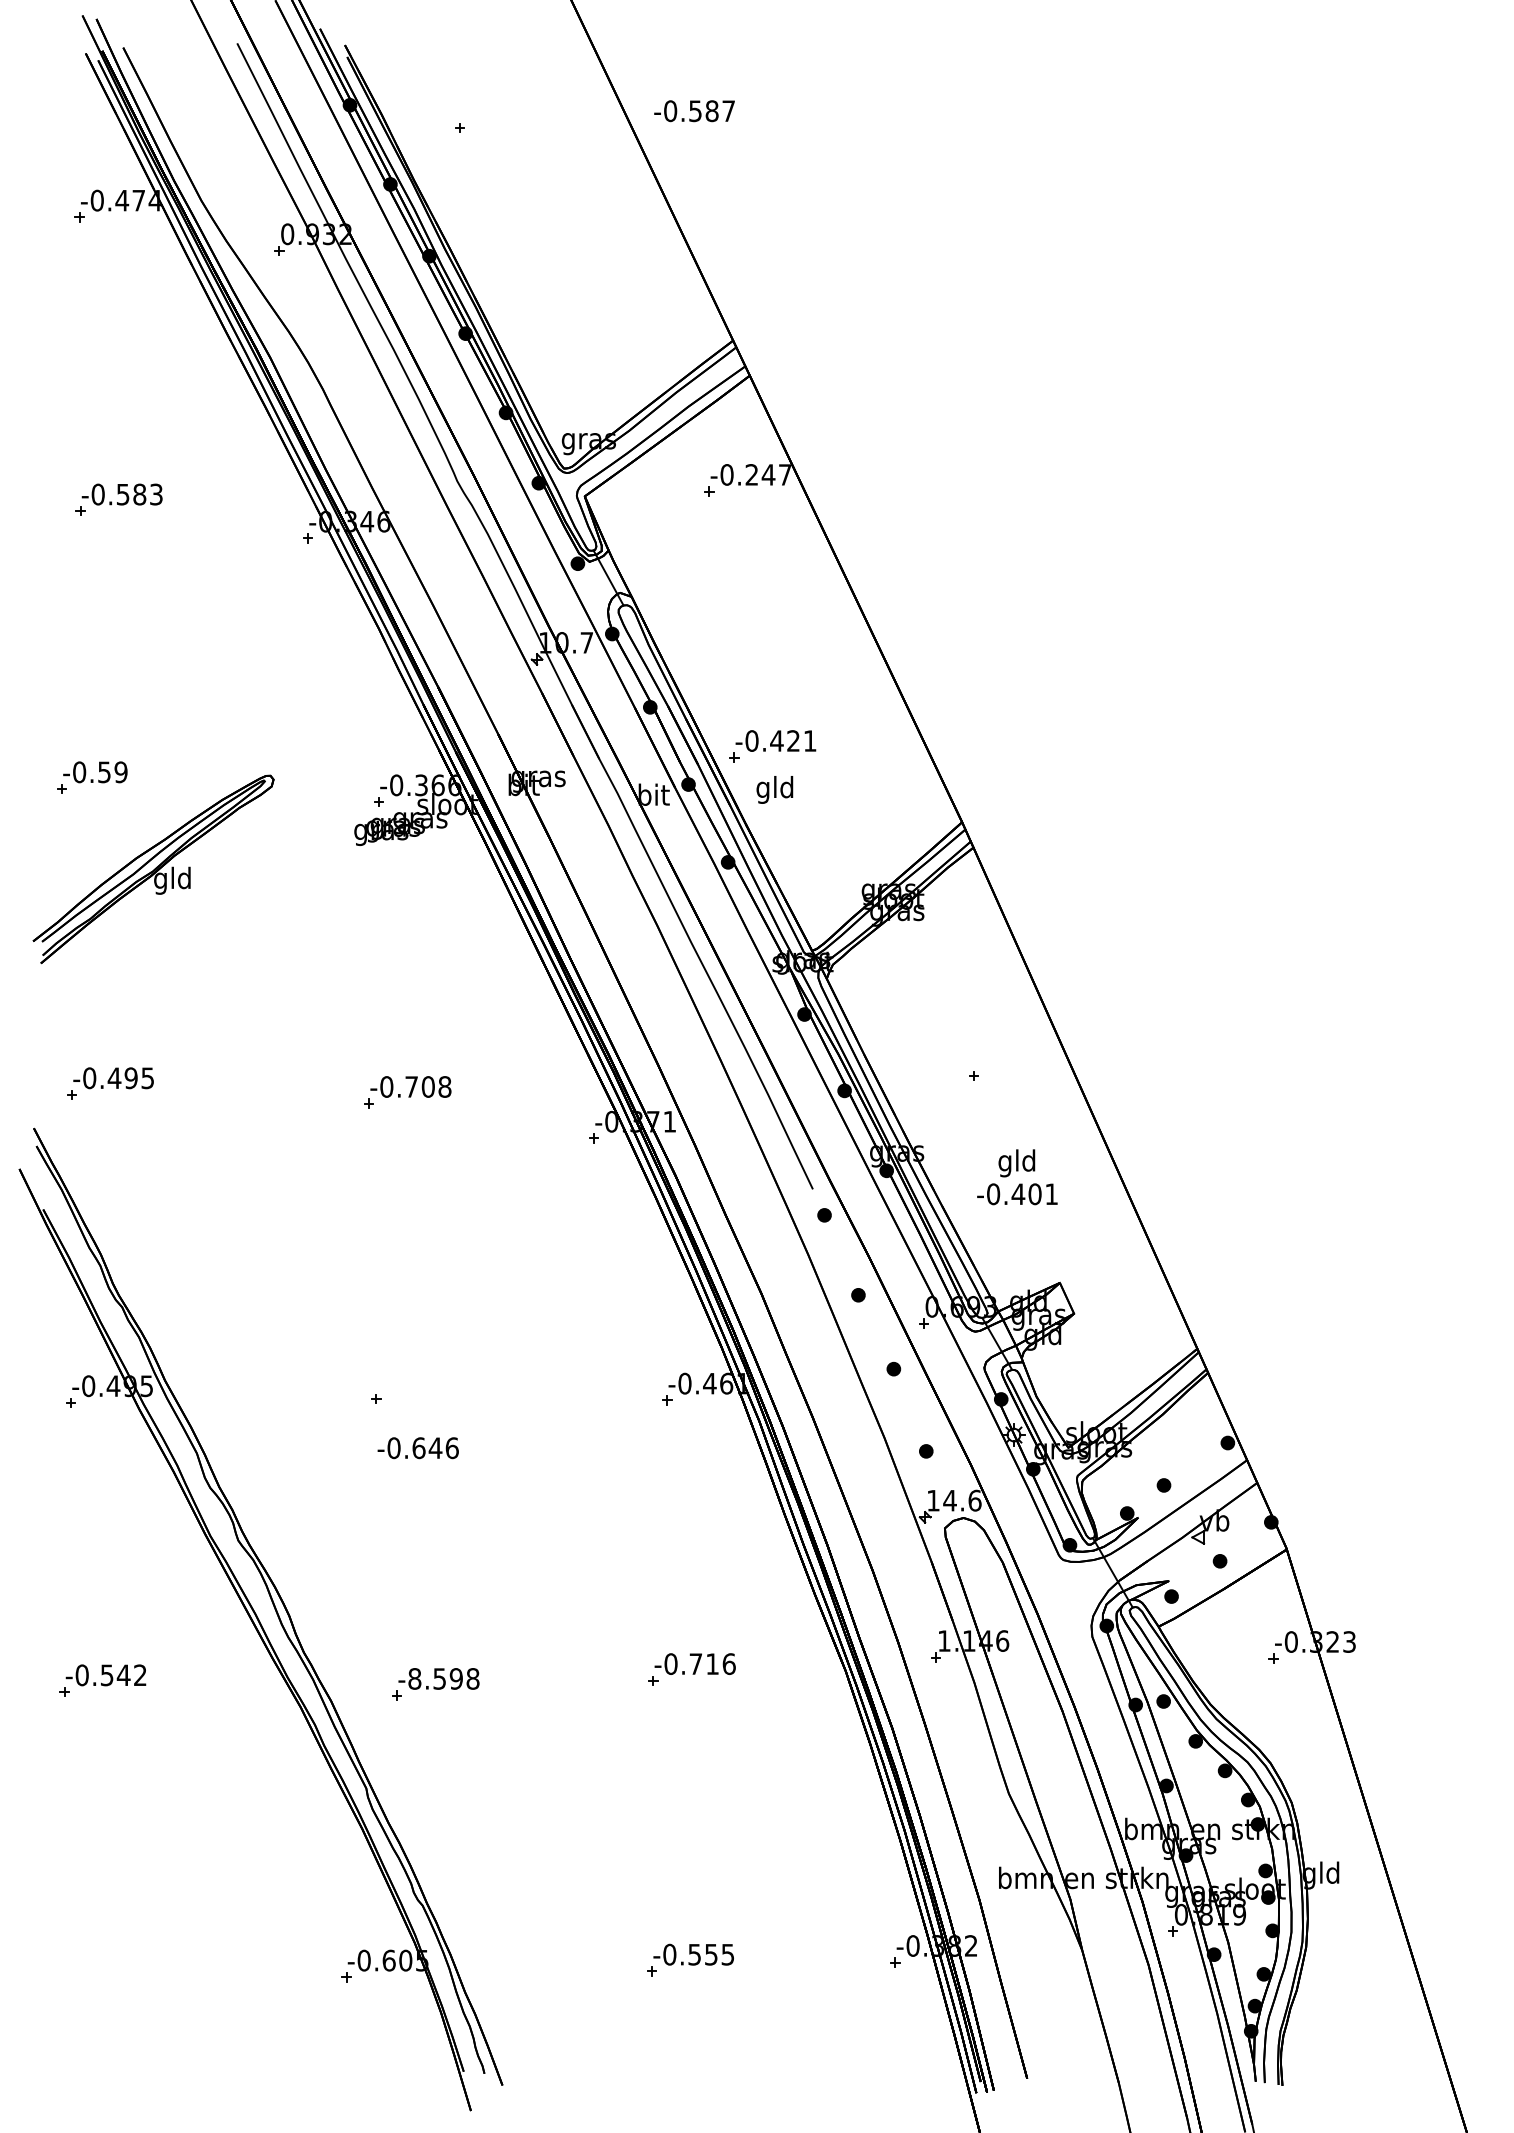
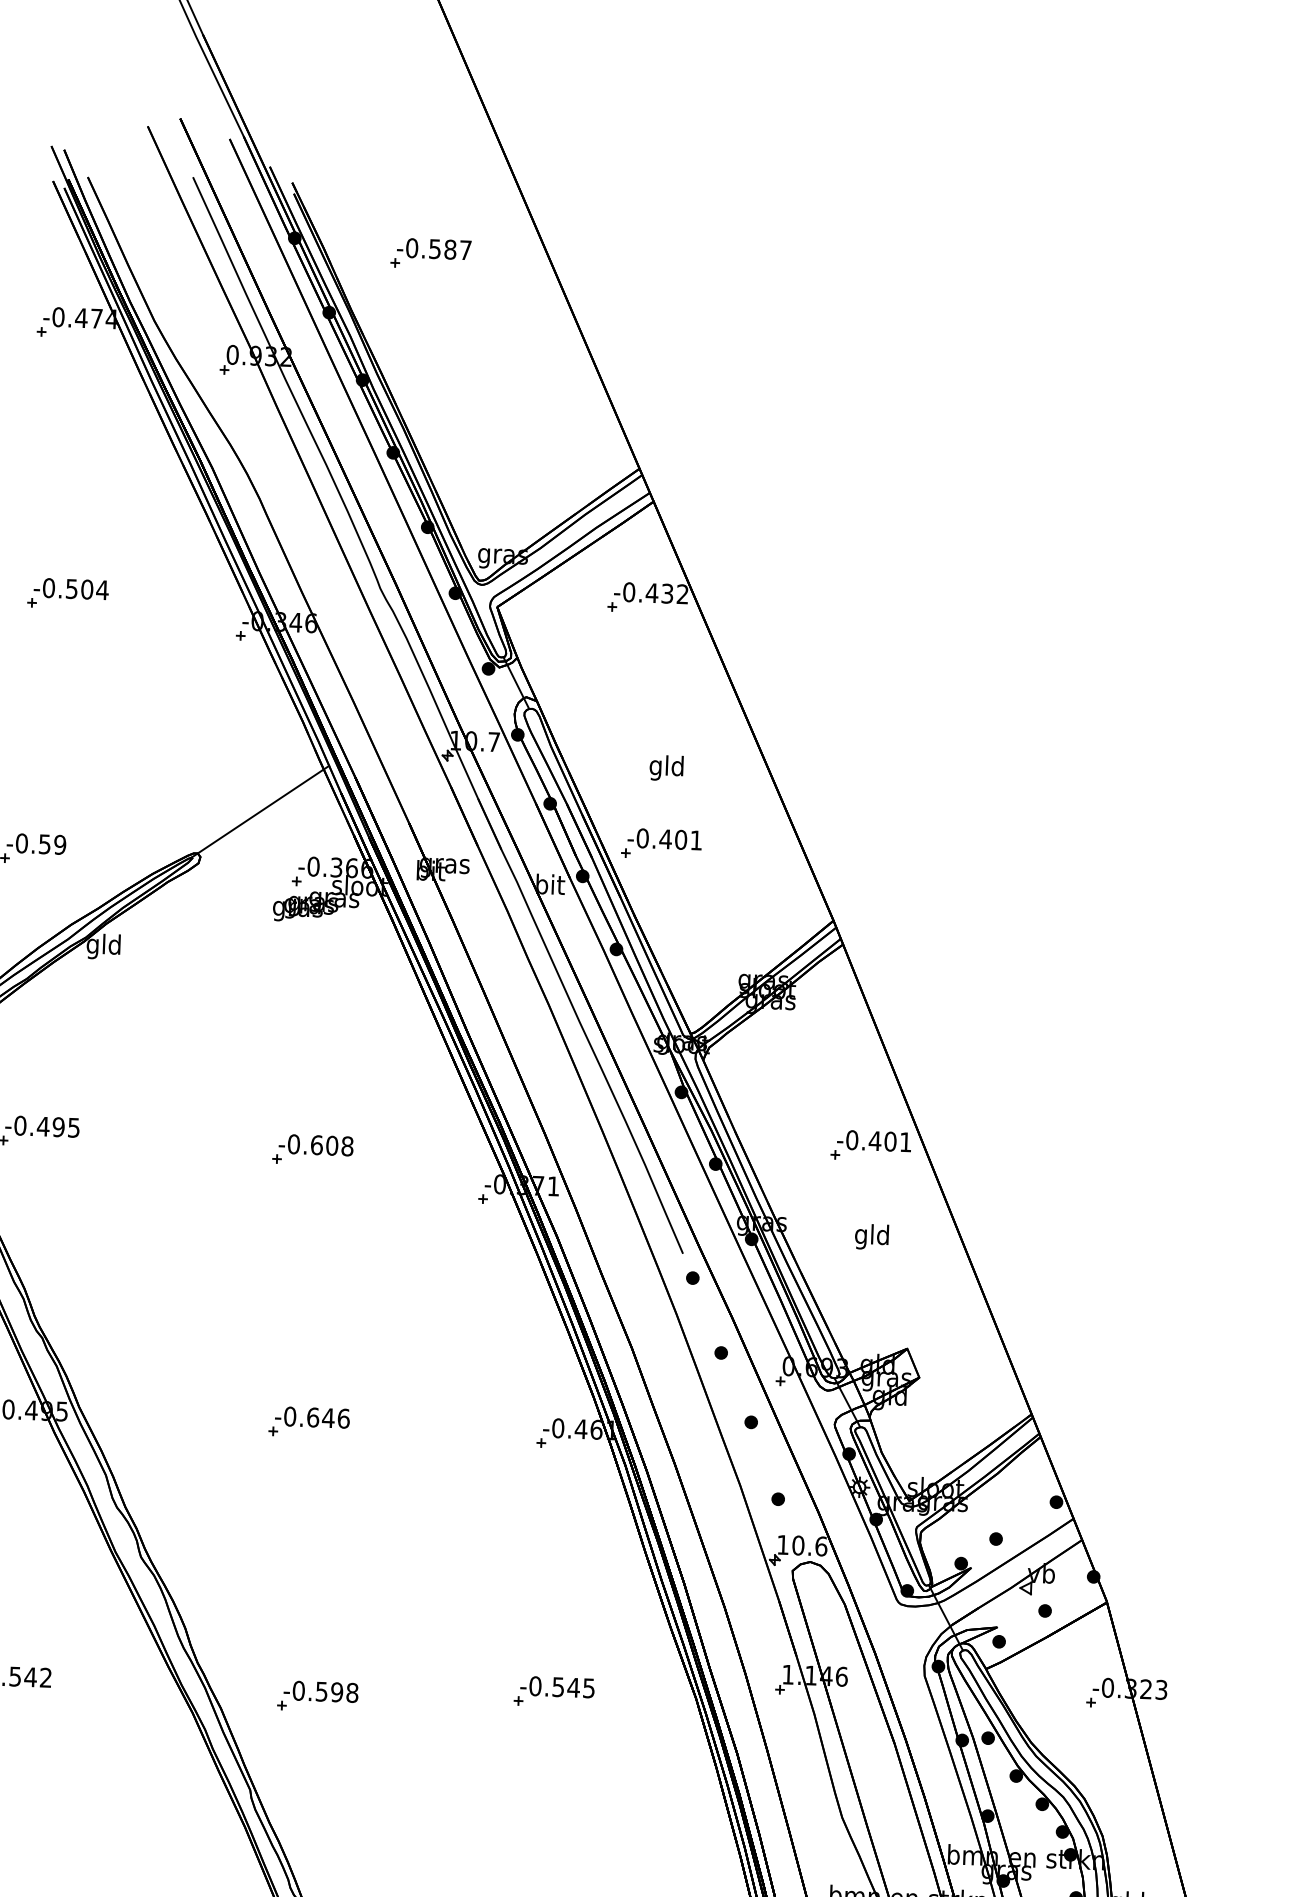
text: (694, 111) -> (434, 249), moved
text: (767, 474) -> (666, 593), -0.247 -> -0.432
text: (148, 494) -> (95, 589), -0.583 -> -0.504
line: (336, 727) -> (260, 811), added
text: (793, 740) -> (681, 839), -0.421 -> -0.401
text: (774, 789) -> (666, 767), moved
text: (411, 1086) -> (316, 1144), -0.708 -> -0.608
text: (1017, 1194) -> (874, 1141), moved
text: (417, 1448) -> (311, 1417), moved
text: (949, 1500) -> (797, 1545), 14.6 -> 10.6
text: (712, 1664) -> (573, 1688), -0.716 -> -0.545
text: (414, 1678) -> (298, 1690), -8.598 -> -0.598

